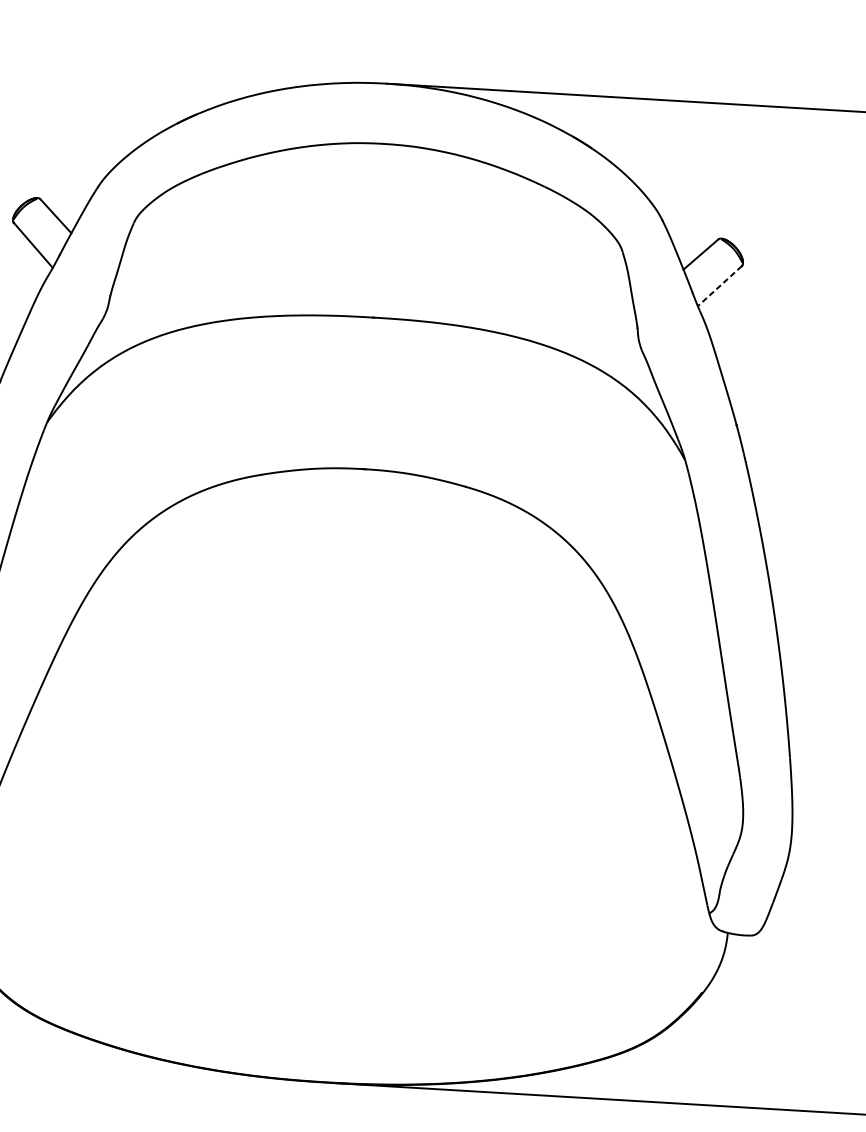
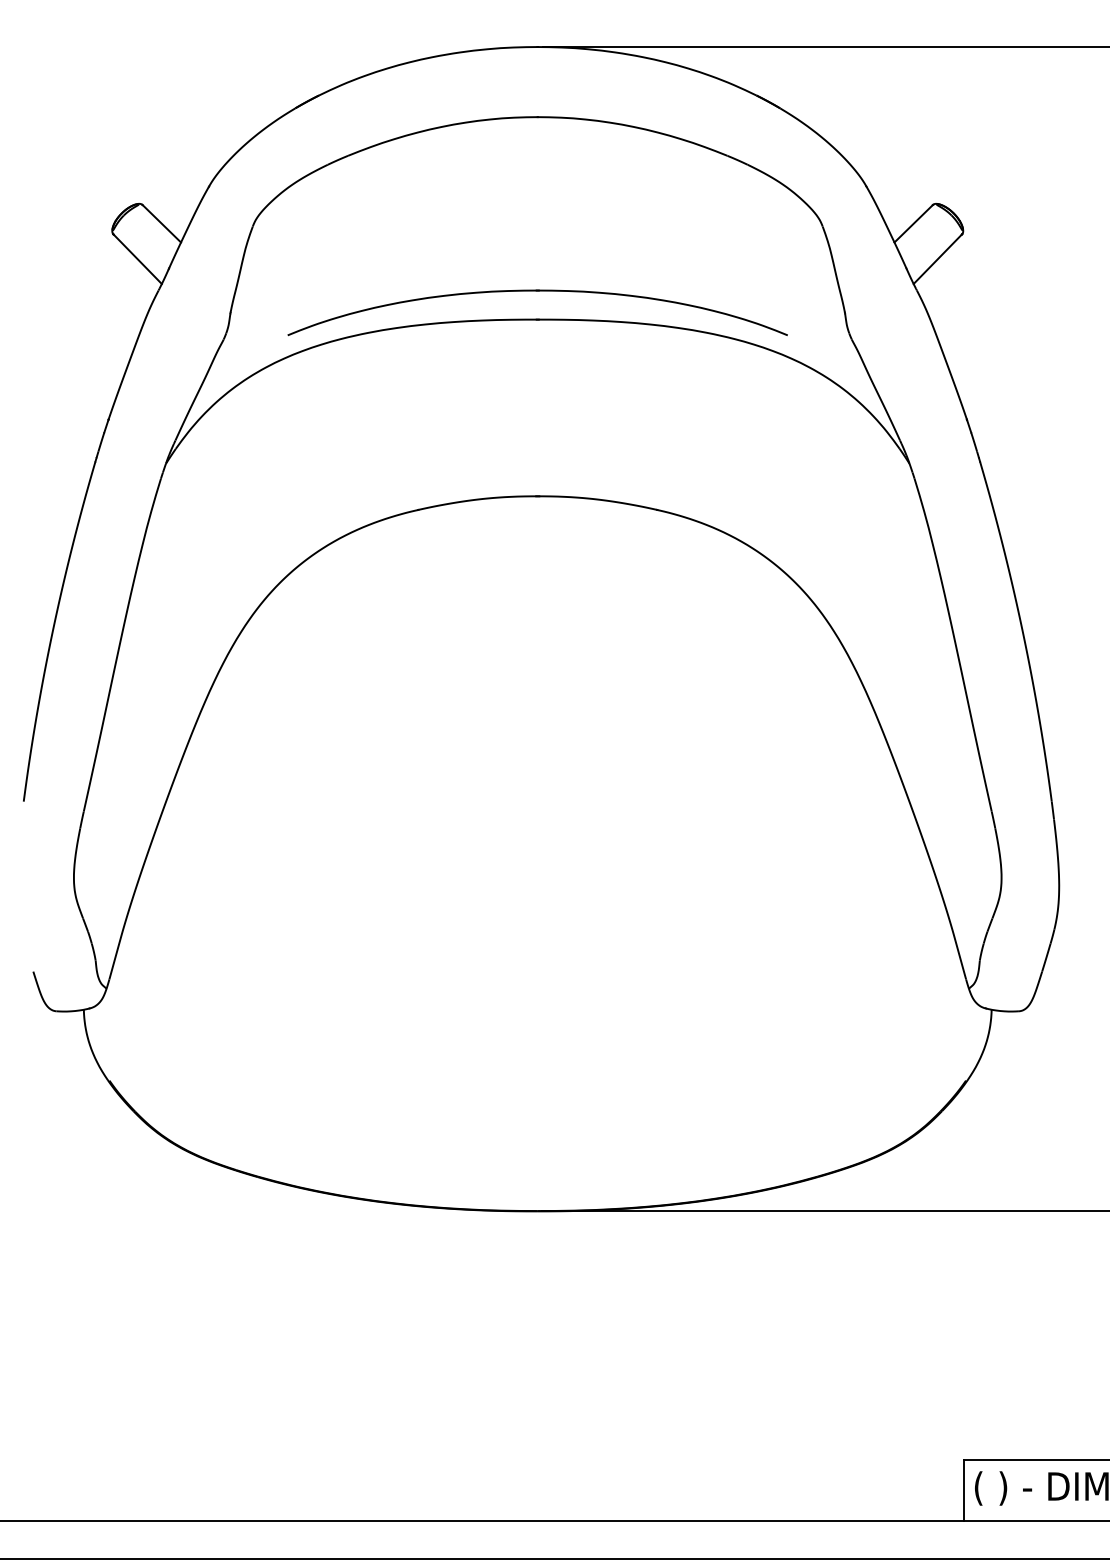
line: (719, 286) -> (937, 259), dashed -> solid
part: (374, 293) -> (537, 291), added

